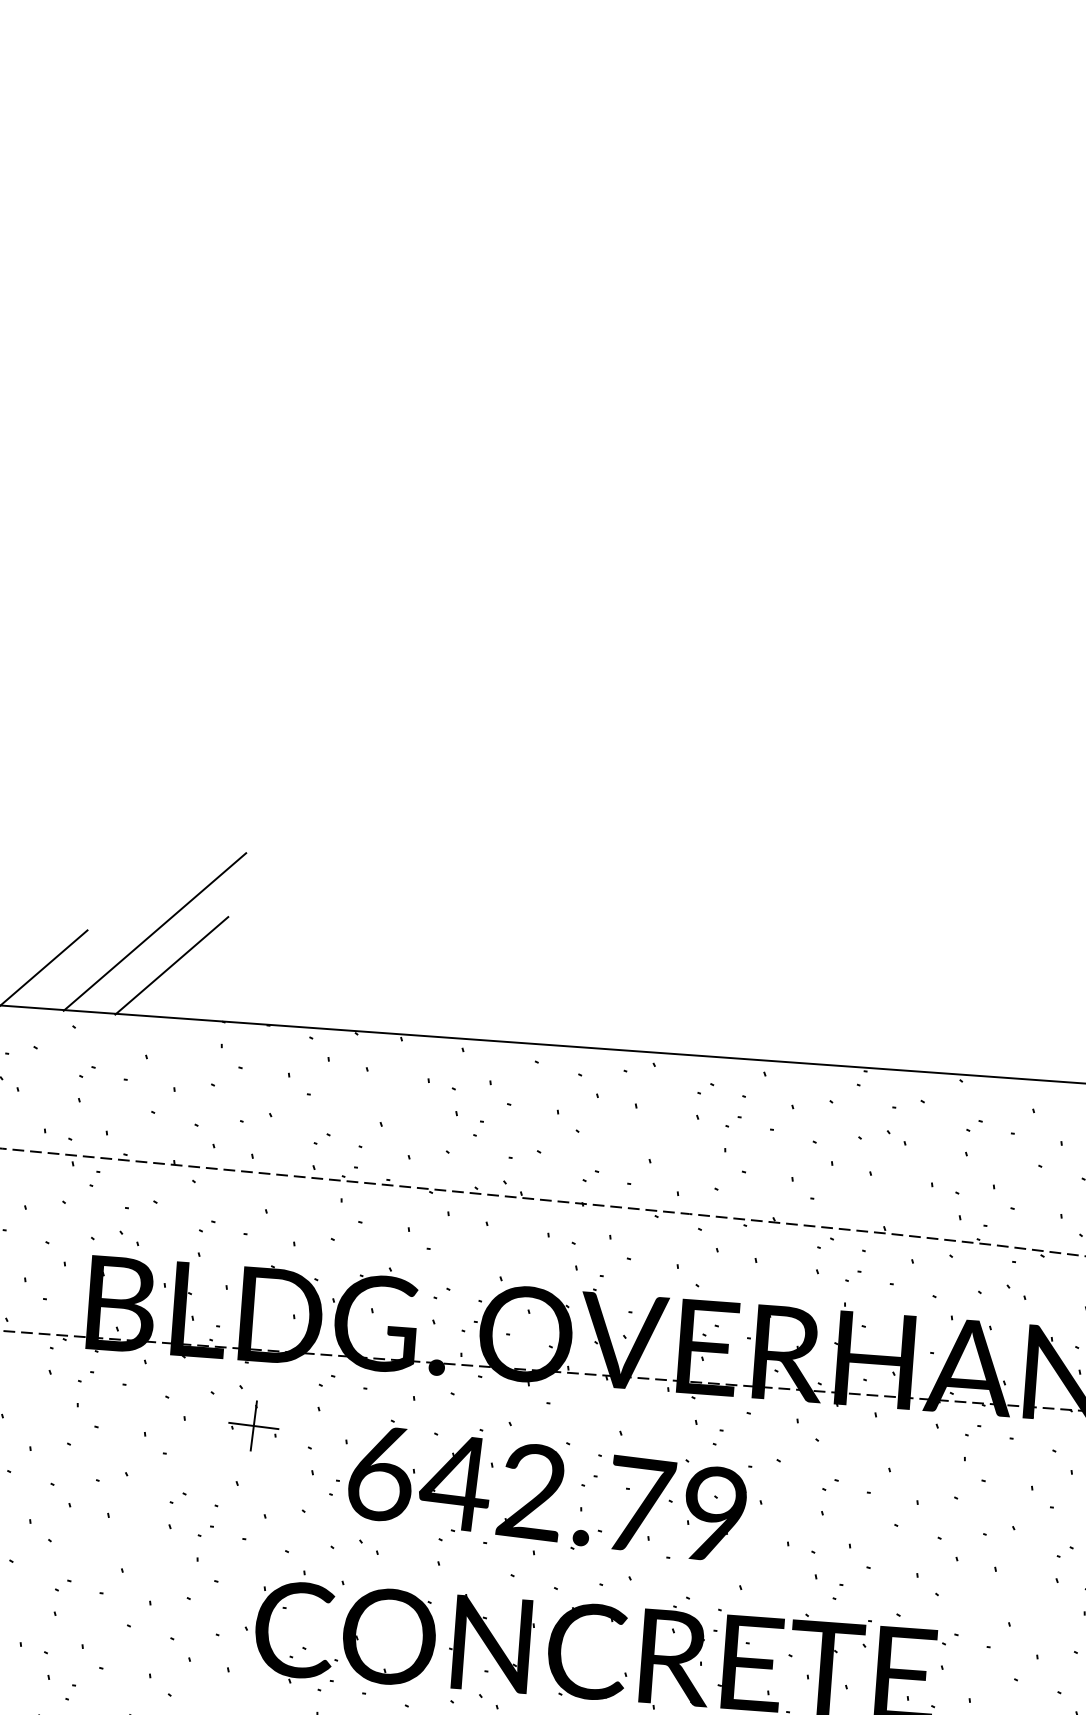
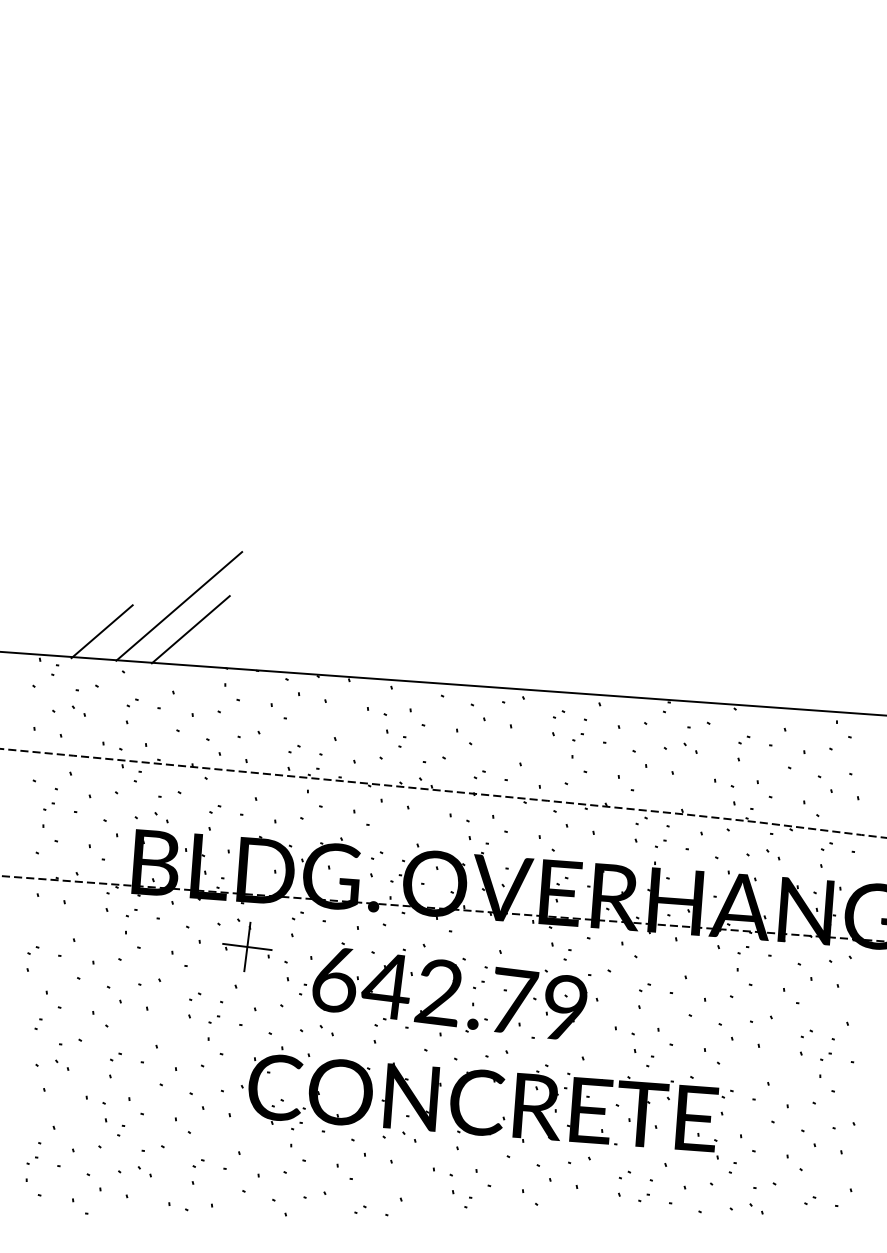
part: (253, 1425) -> (247, 946), size x1.43

